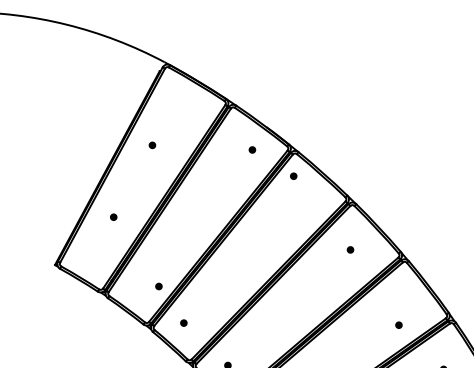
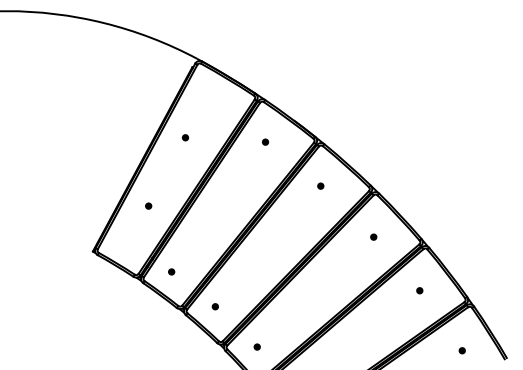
part: (252, 149) -> (265, 141), moved
part: (293, 175) -> (320, 185), moved
part: (158, 286) -> (171, 271), moved
part: (398, 324) -> (419, 290), moved

